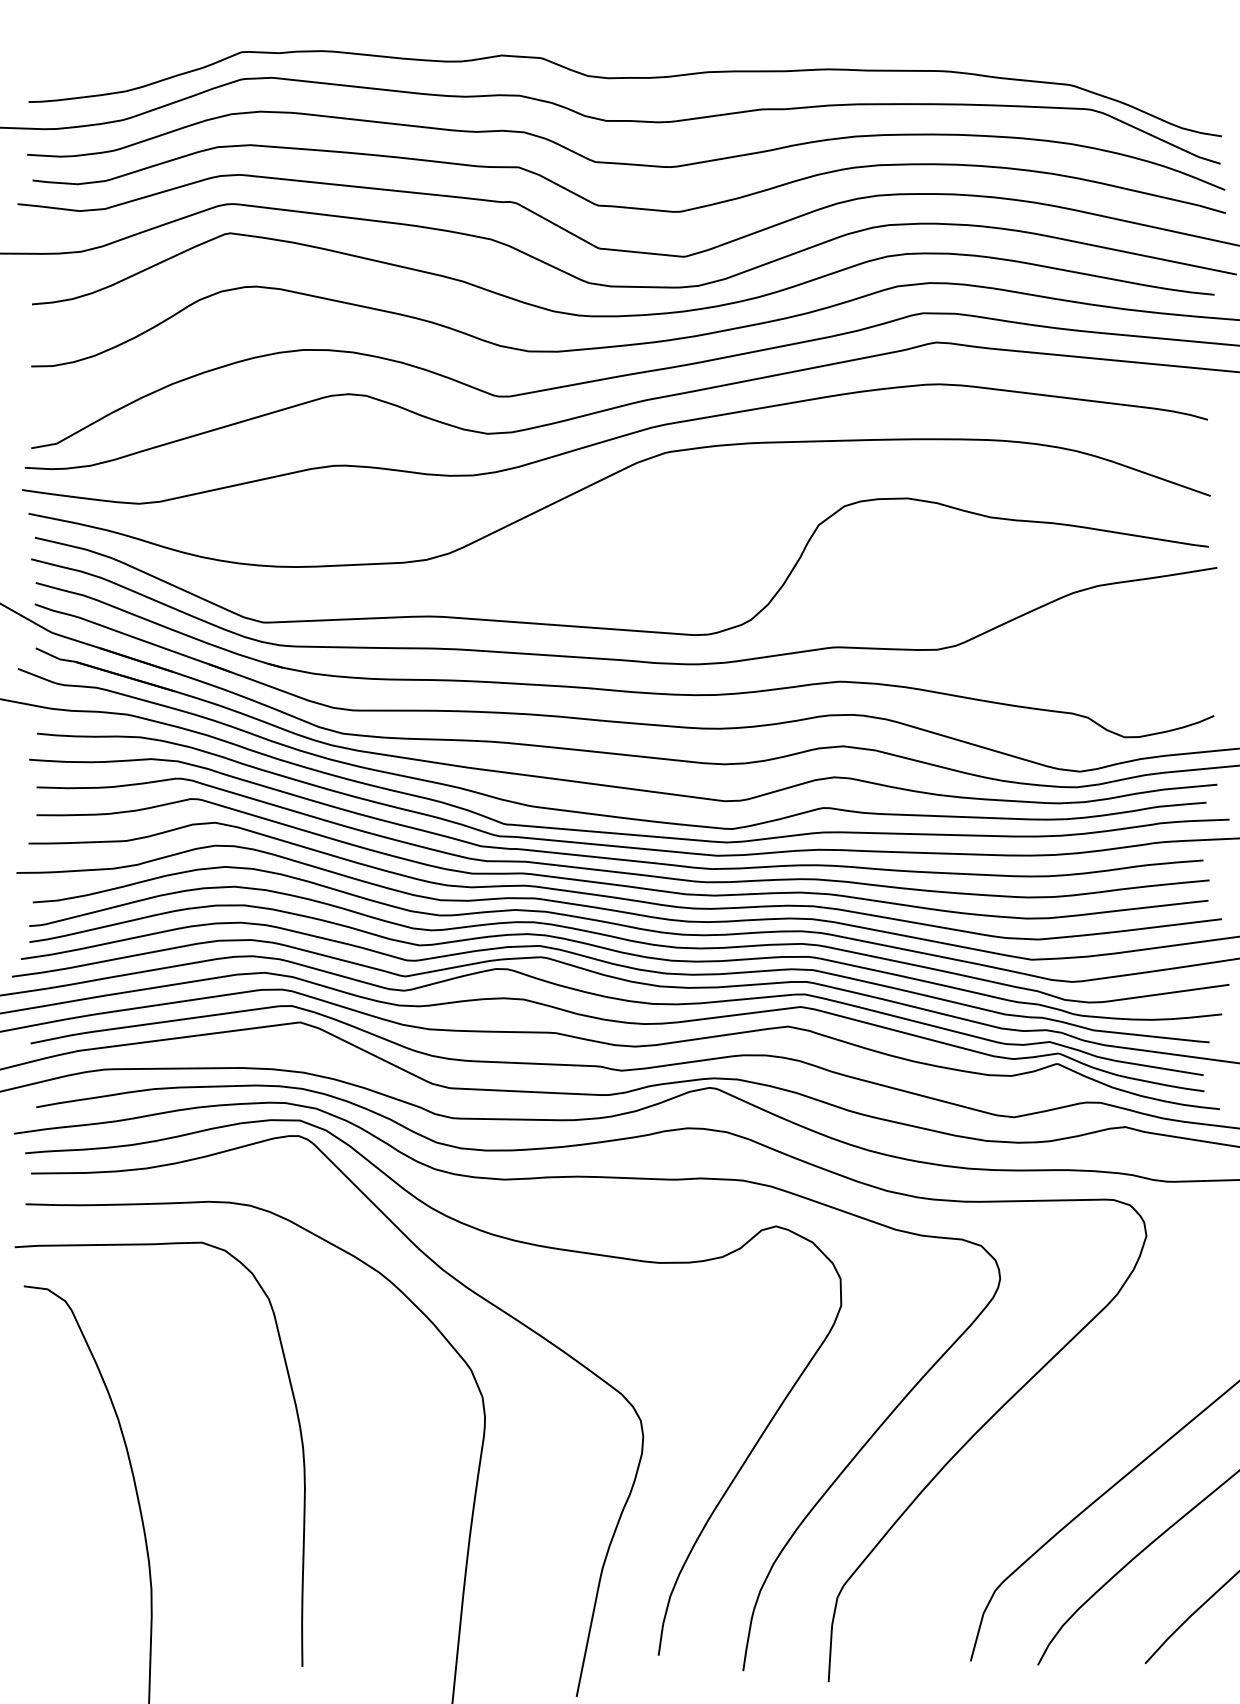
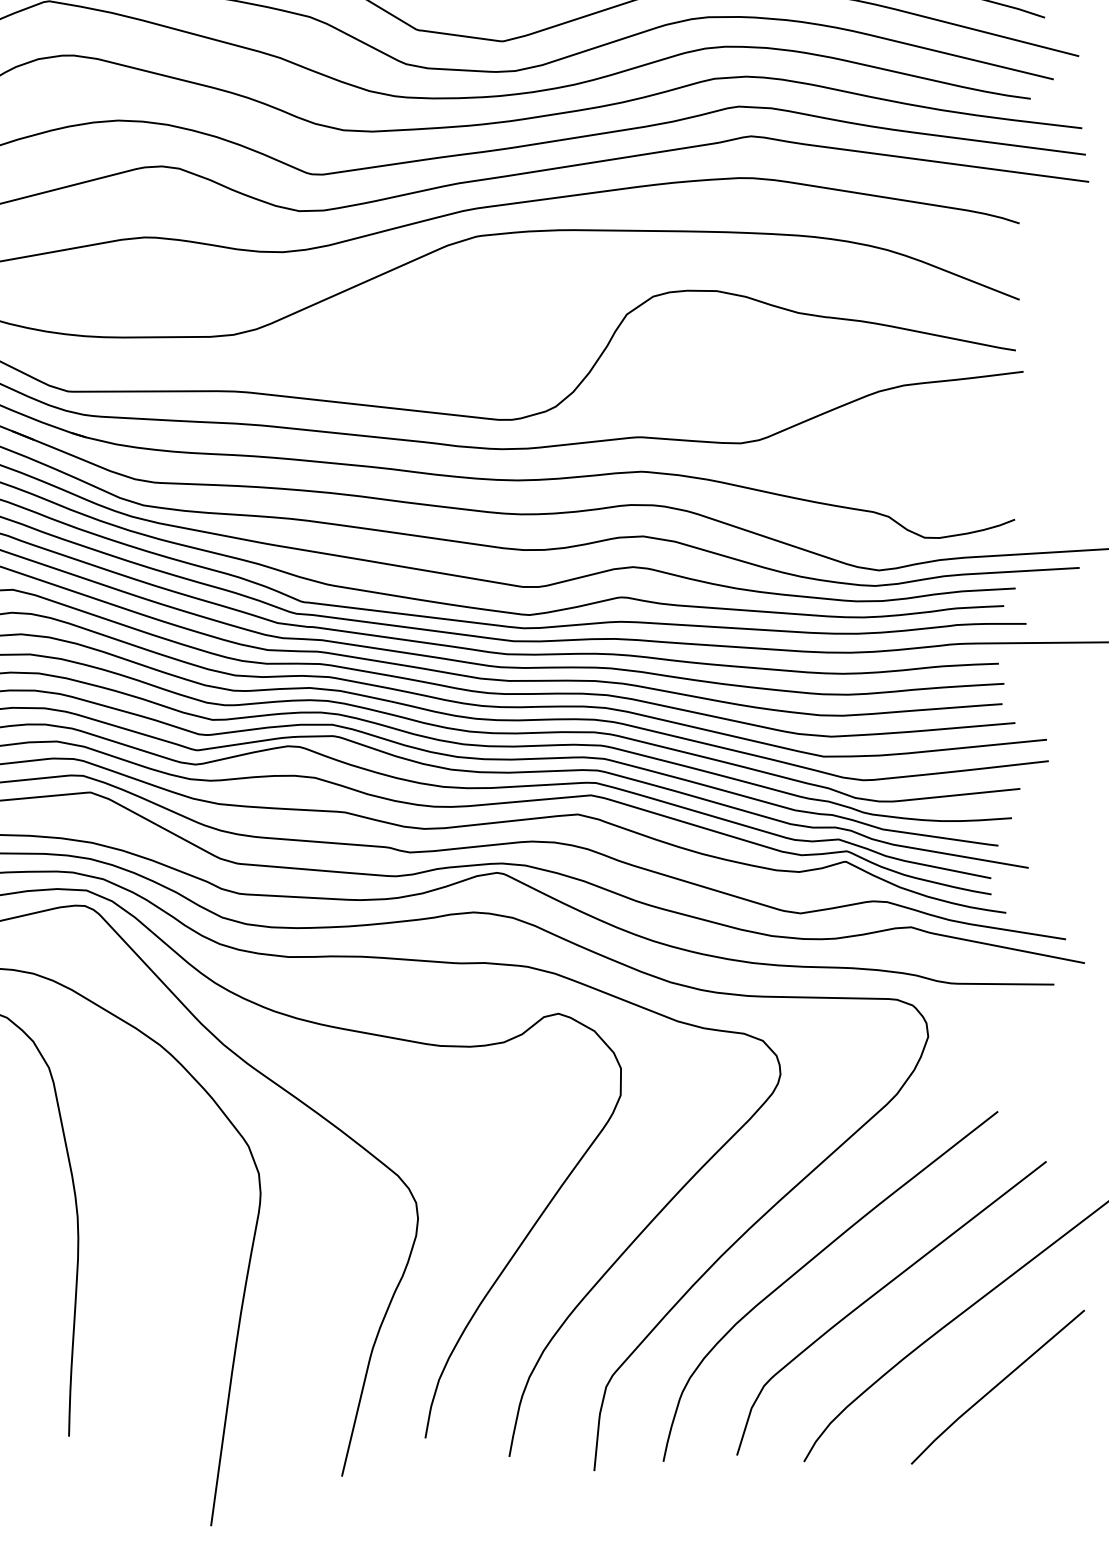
curve: (1039, 1463) -> (813, 1260), added

